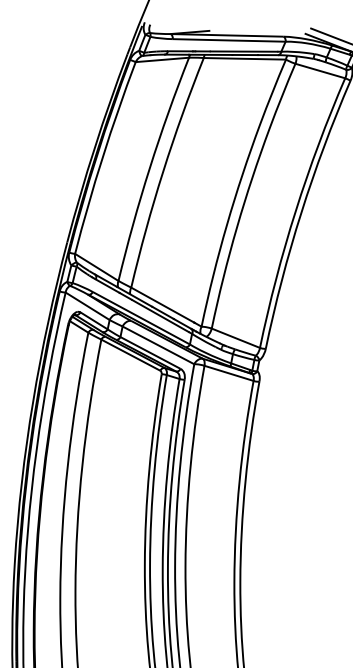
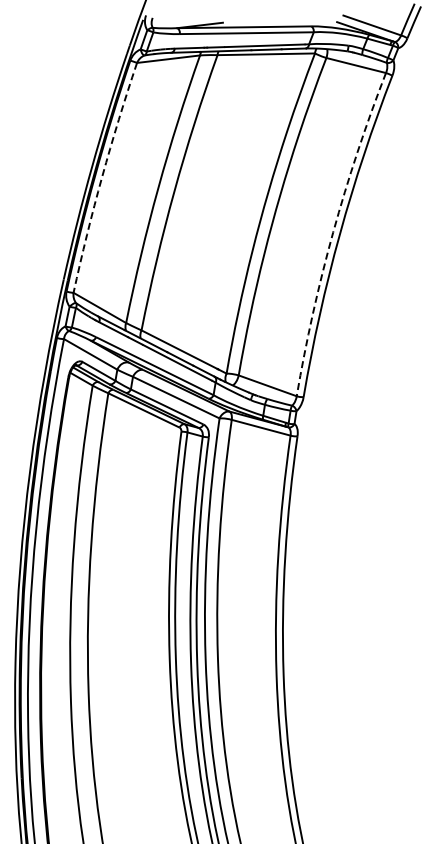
arc: (103, 157) -> (102, 177), solid -> dashed
arc: (296, 211) -> (333, 232), solid -> dashed

